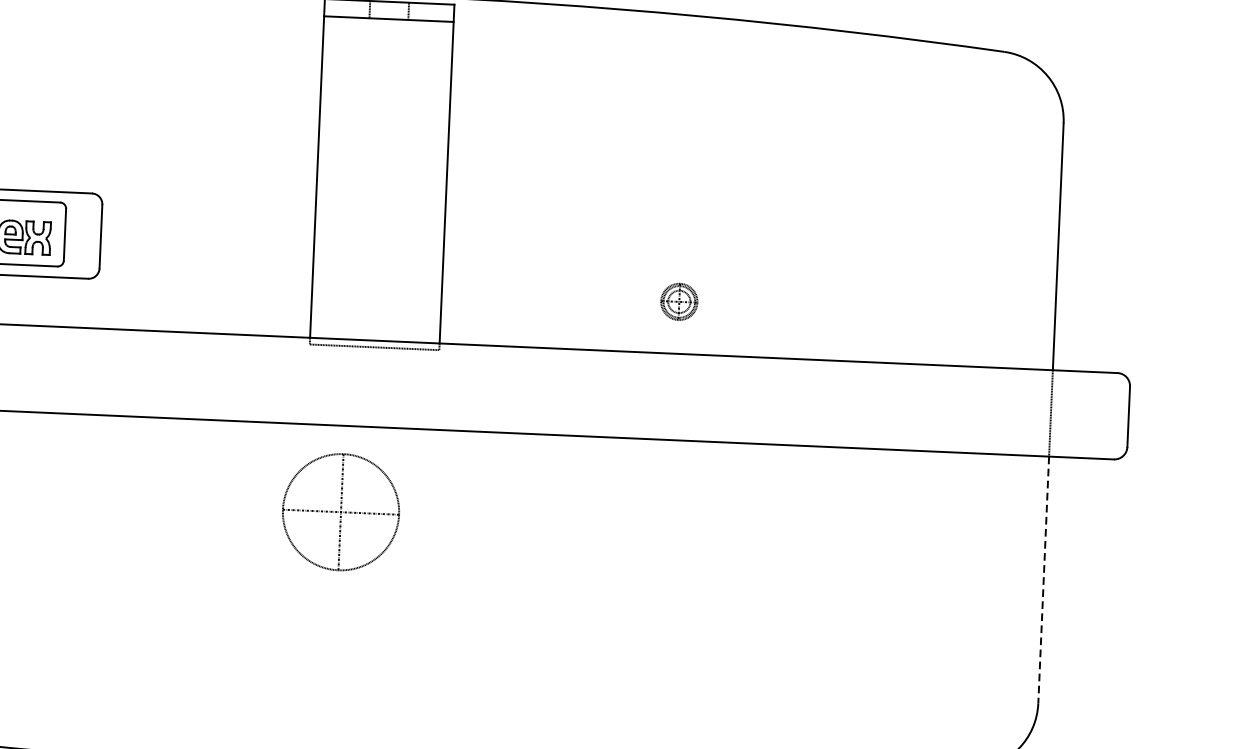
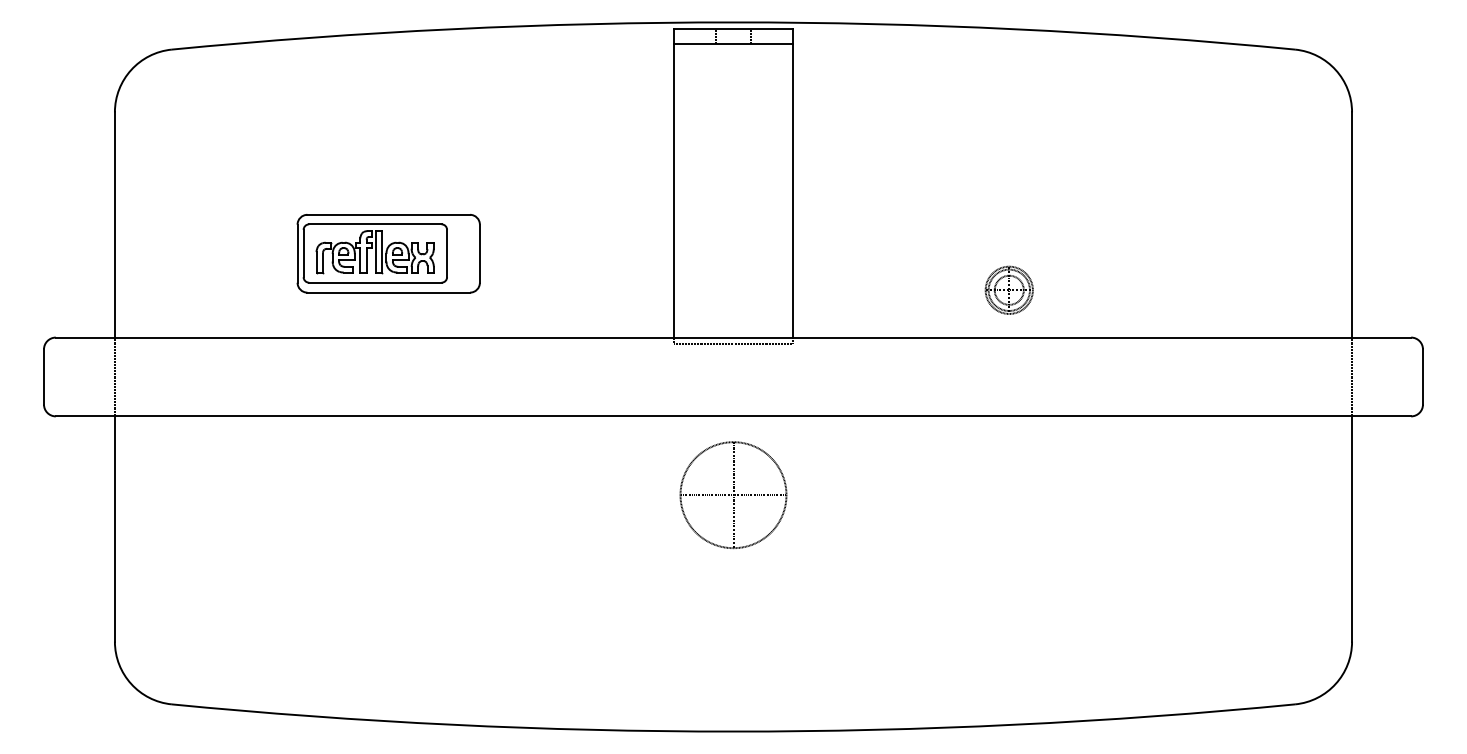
part: (678, 301) -> (1008, 289), size x1.43
part: (341, 512) -> (733, 495), moved
line: (1044, 580) -> (1352, 529), dashed -> solid

